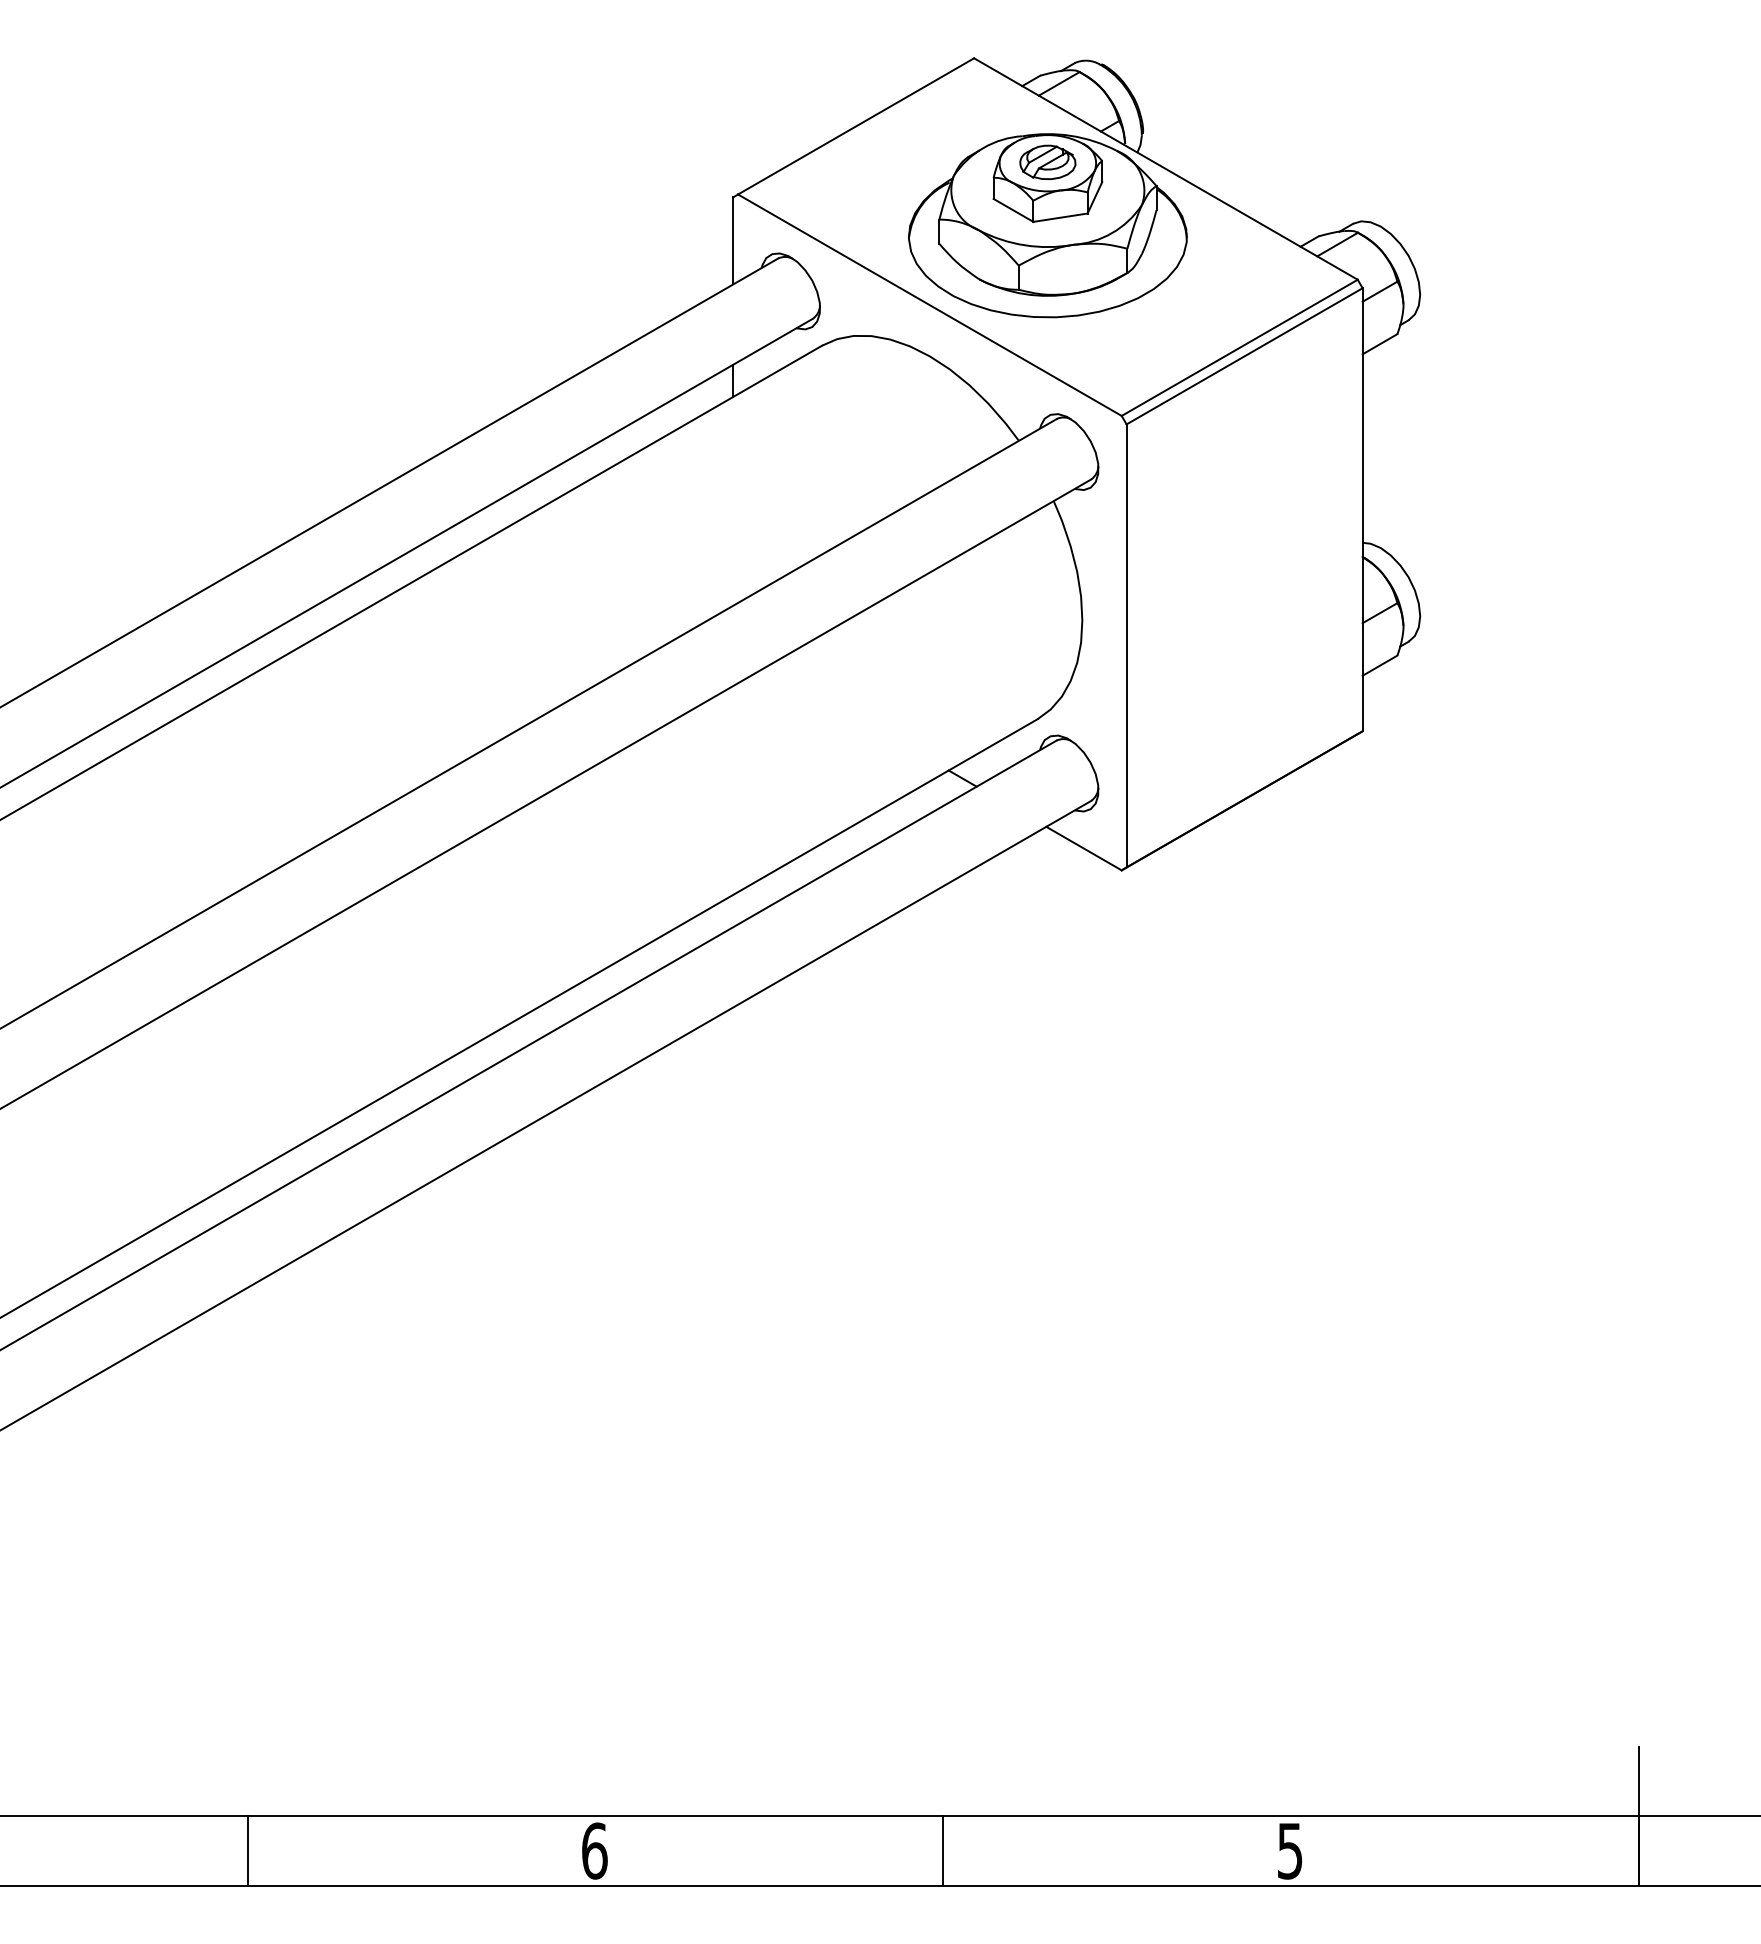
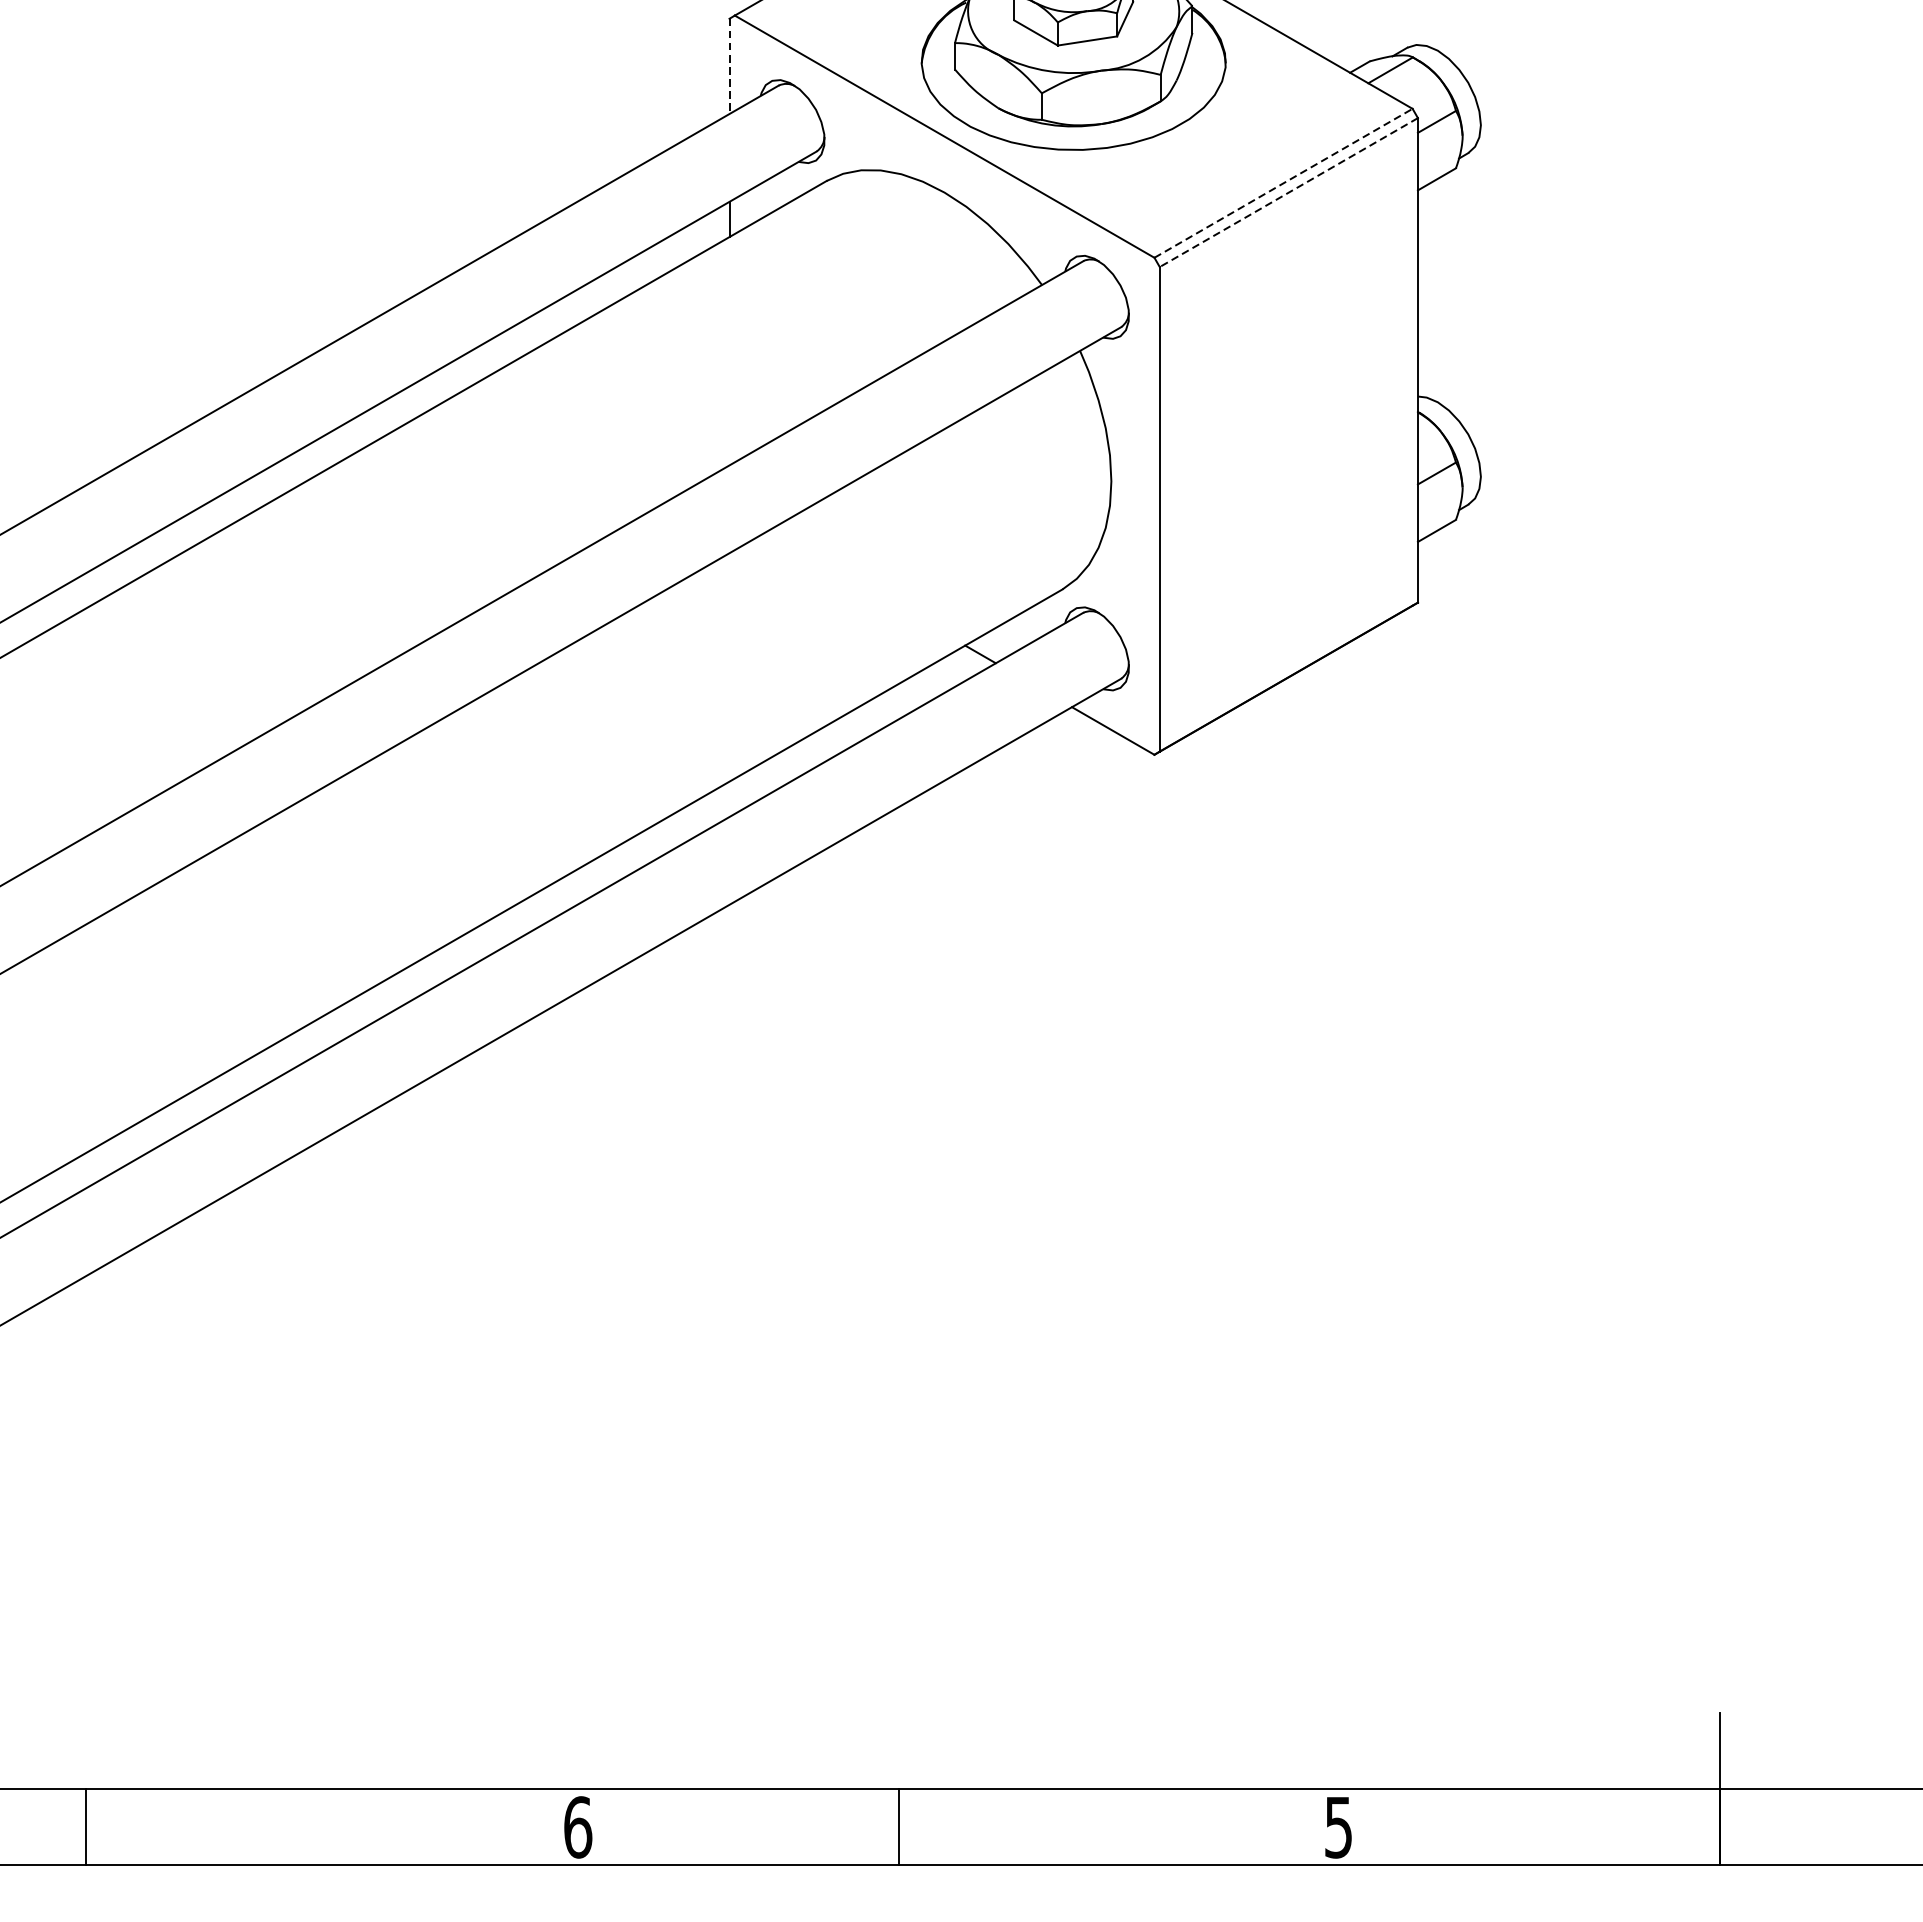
line: (733, 240) -> (729, 65), solid -> dashed
line: (1240, 347) -> (1284, 182), solid -> dashed
line: (1244, 356) -> (1288, 192), solid -> dashed
line: (247, 1850) -> (85, 1826), moved
line: (943, 1850) -> (899, 1826), moved

